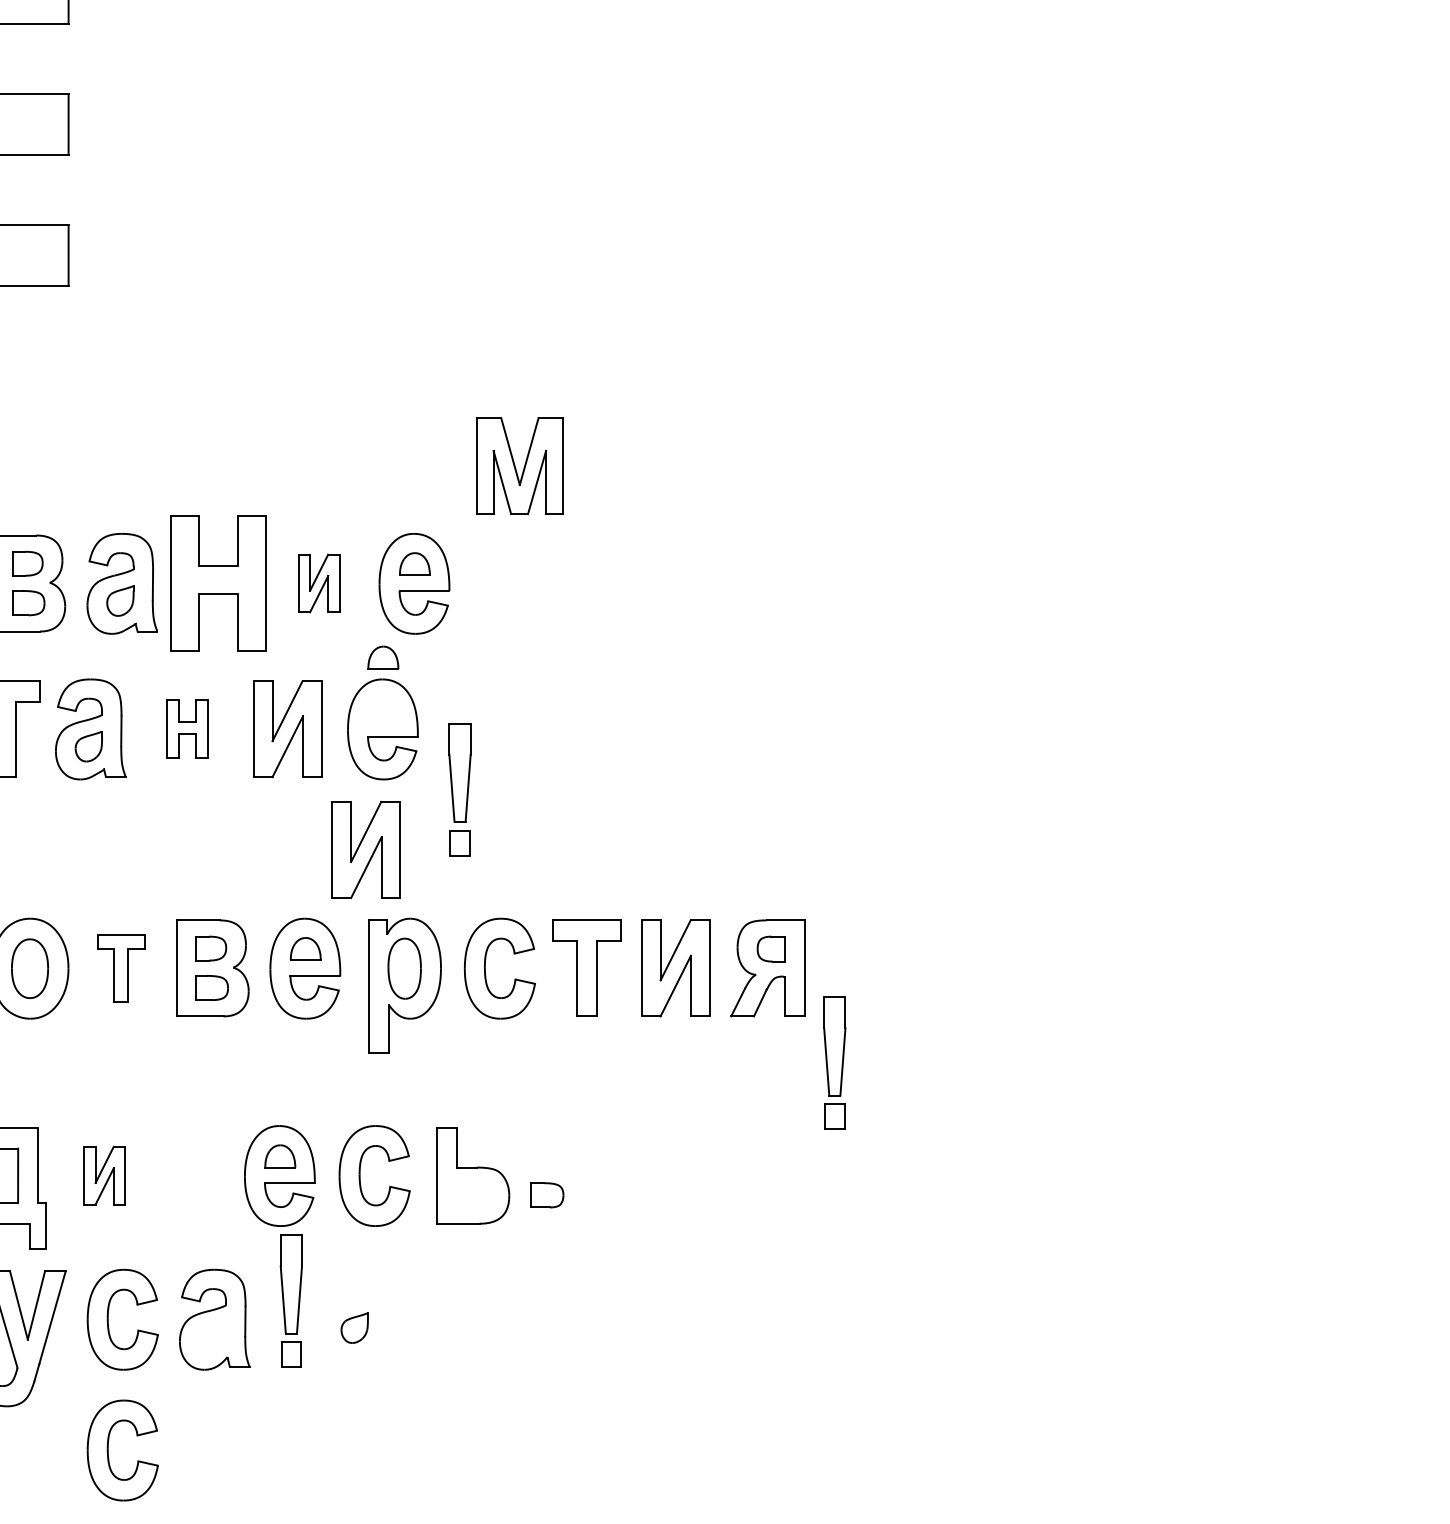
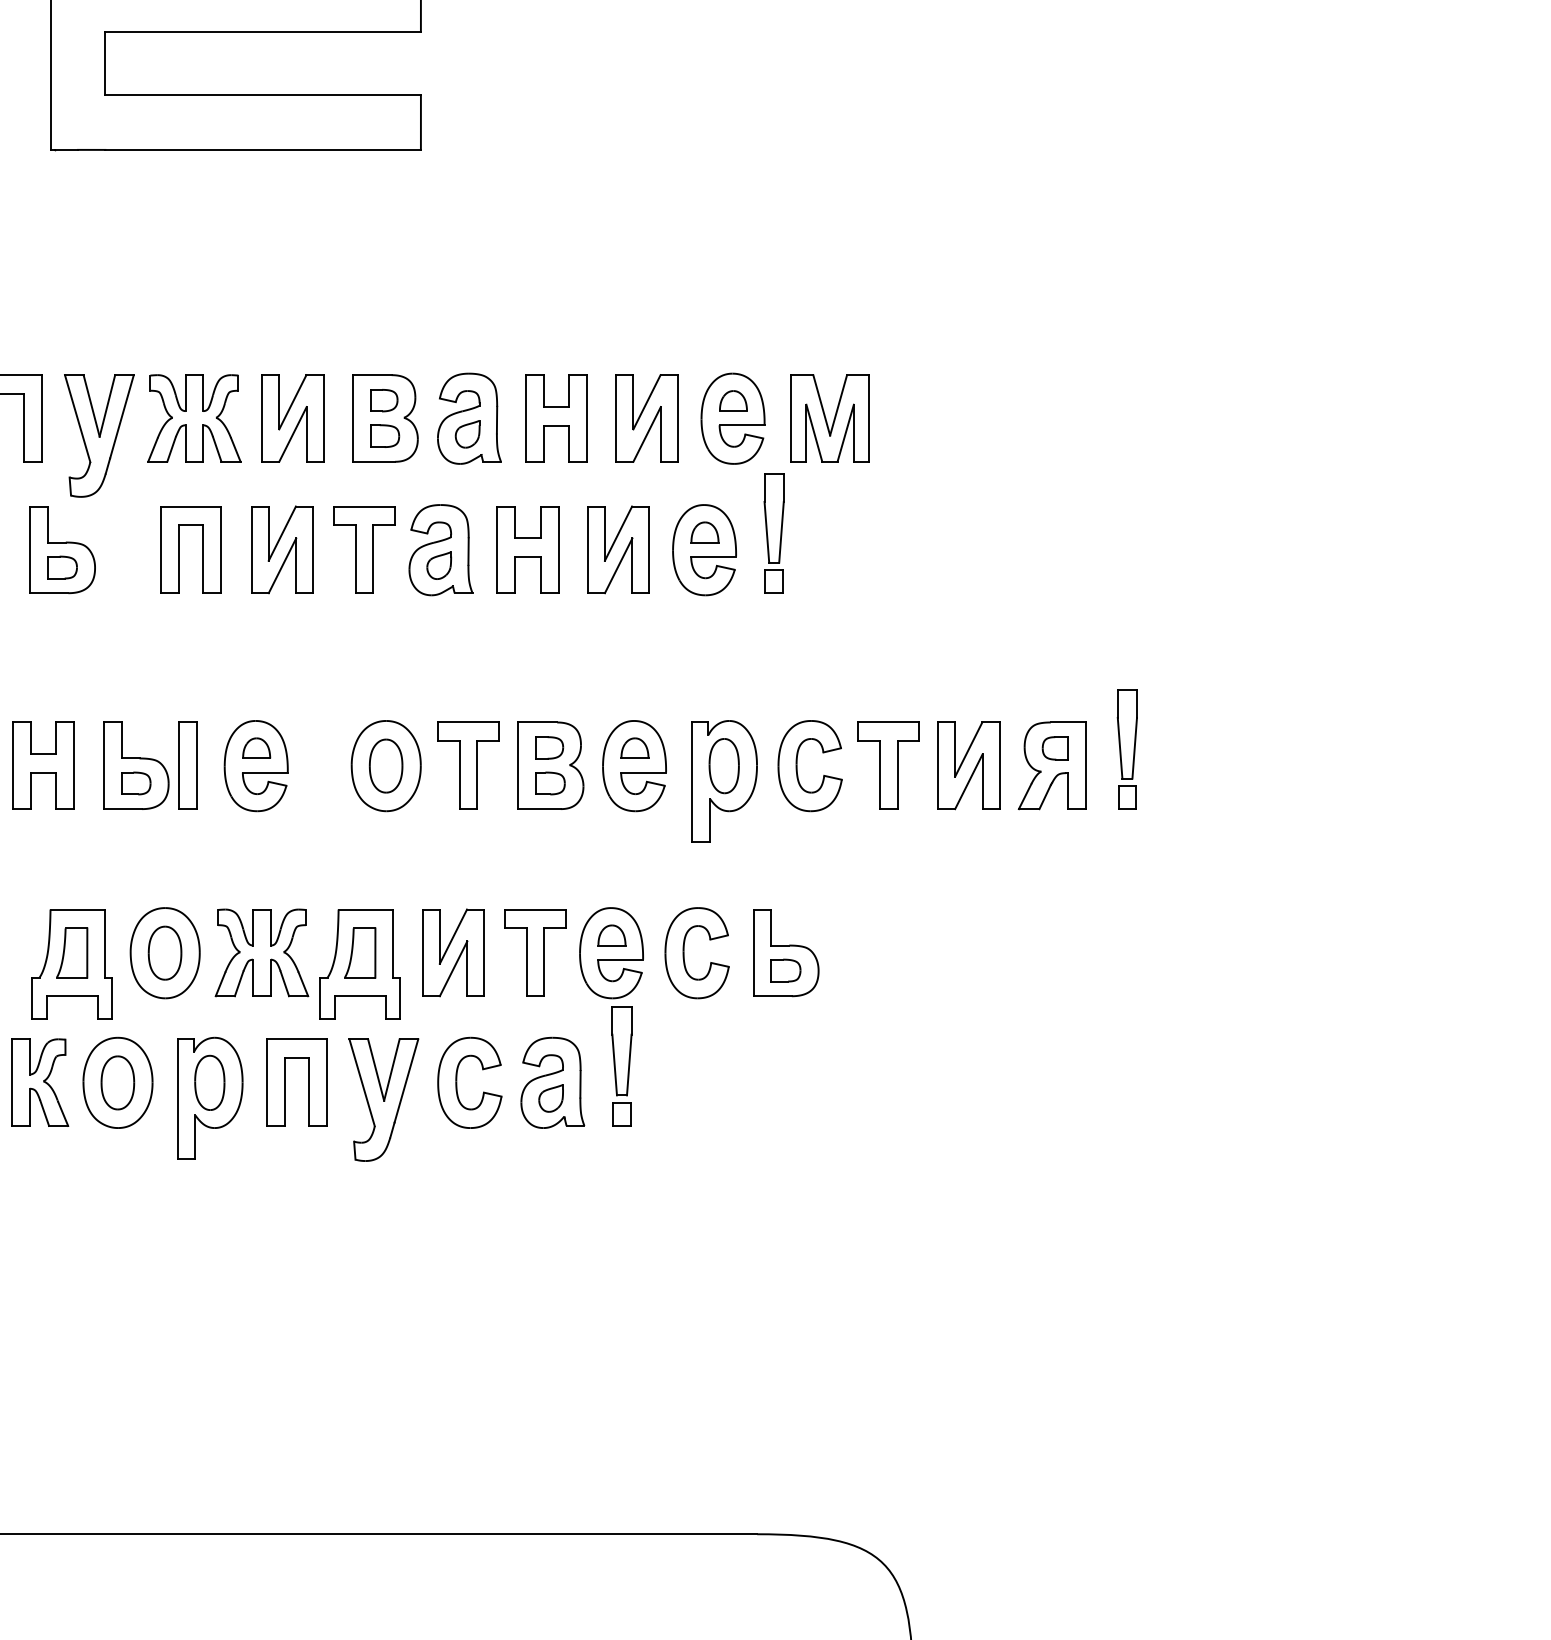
part: (519, 466) -> (829, 418), moved
part: (218, 583) -> (556, 418), size x0.71
part: (318, 583) -> (646, 418), size x1.67
part: (382, 657) -> (704, 532), moved
part: (186, 728) -> (527, 549), size x1.67
part: (459, 789) -> (773, 533), moved
part: (366, 849) -> (689, 658), removed
part: (121, 968) -> (468, 765), size x1.43
part: (833, 1063) -> (1126, 749), moved
part: (104, 1175) -> (453, 952), size x1.67
part: (195, 1175) -> (535, 952), added
part: (546, 1195) -> (785, 970), moved
part: (354, 1328) -> (550, 1098), moved
part: (109, 1450) -> (457, 1200), removed

